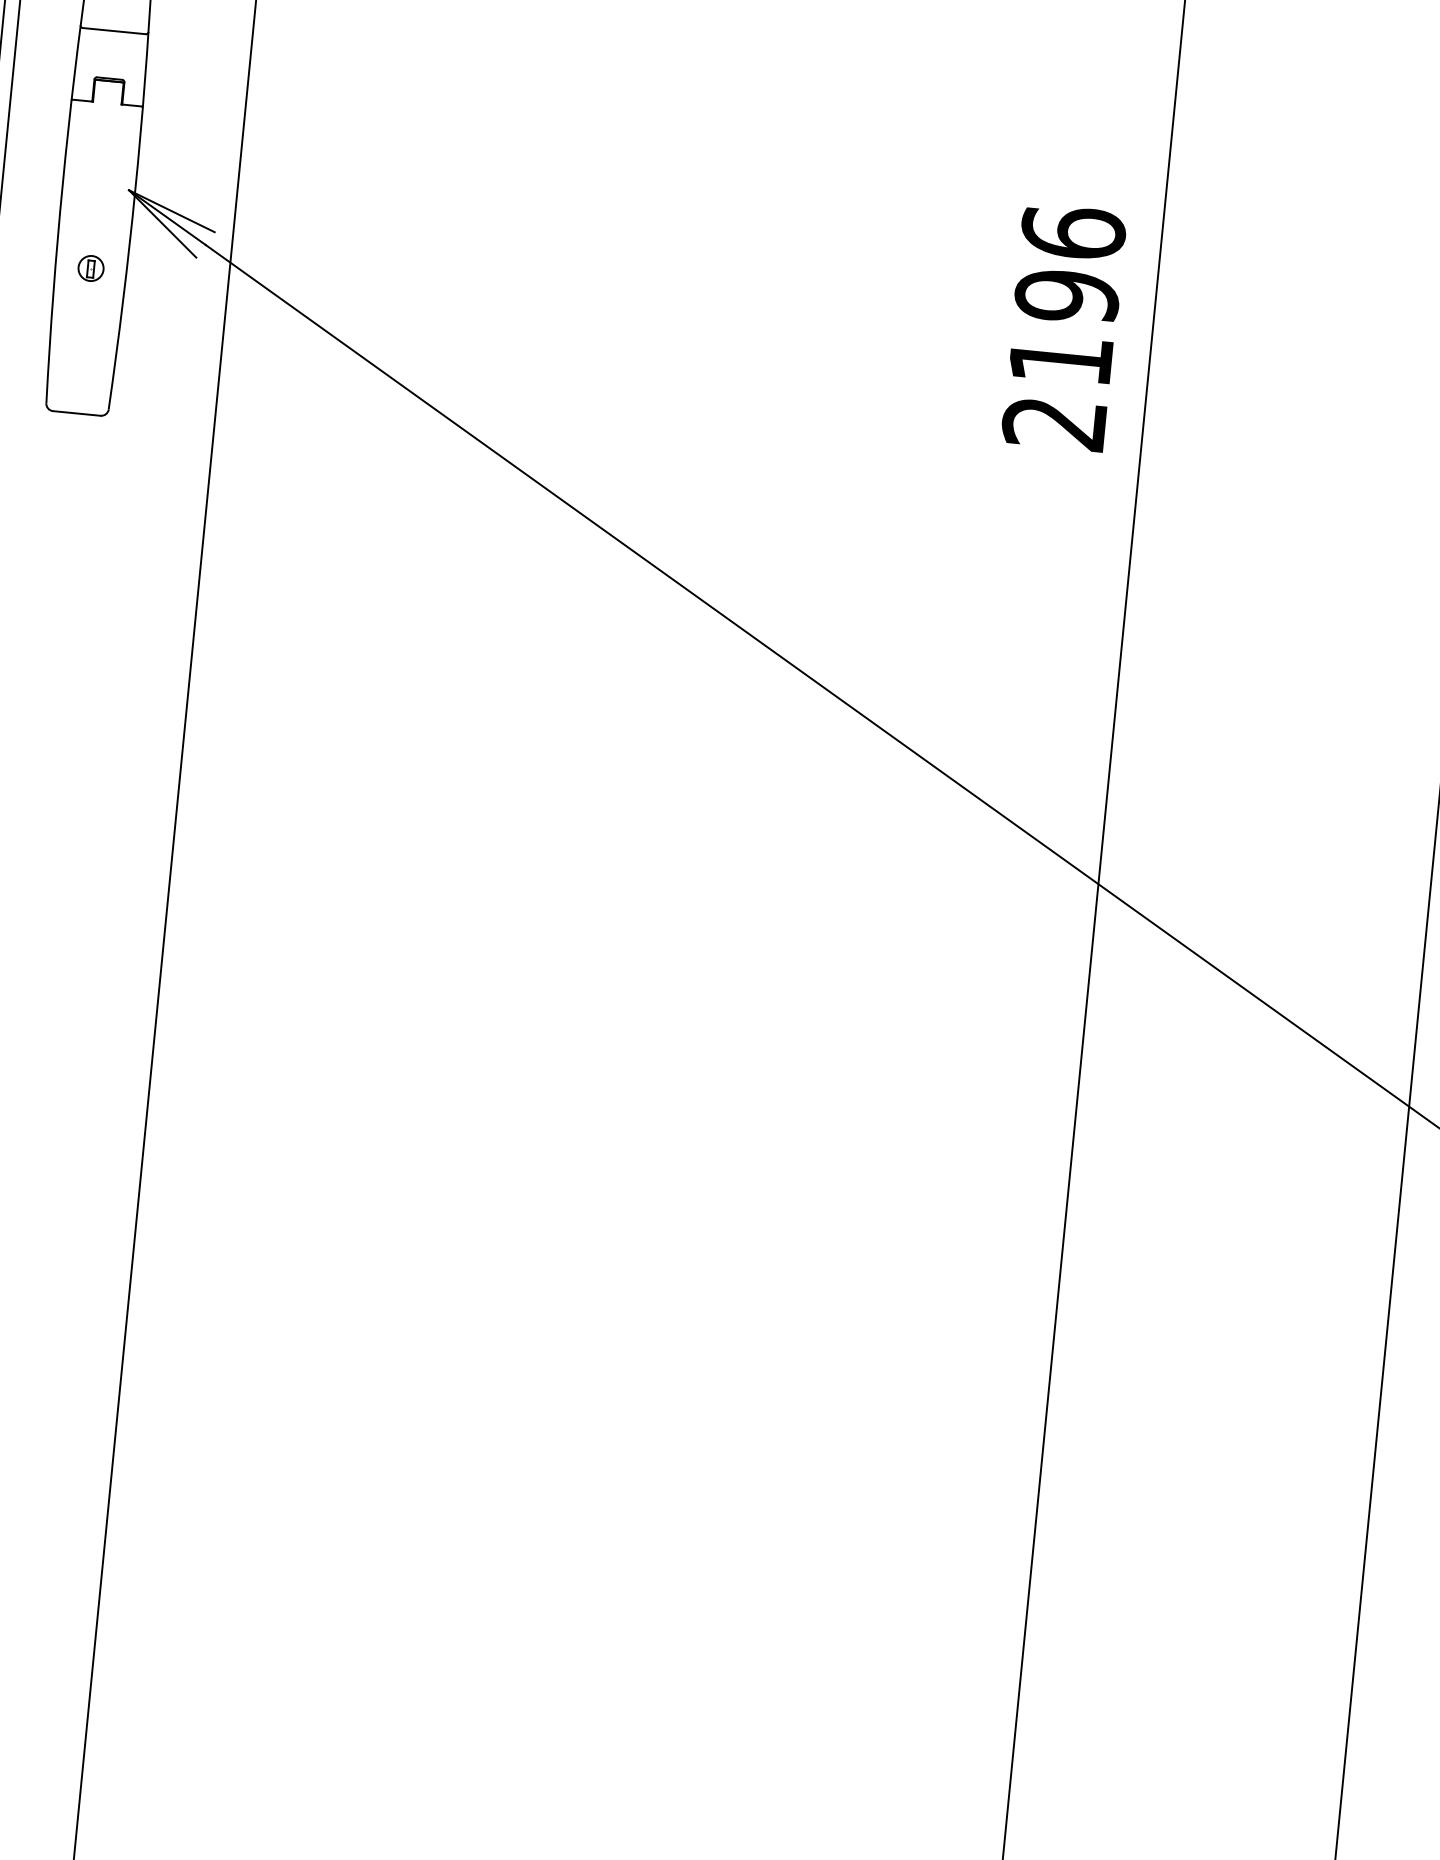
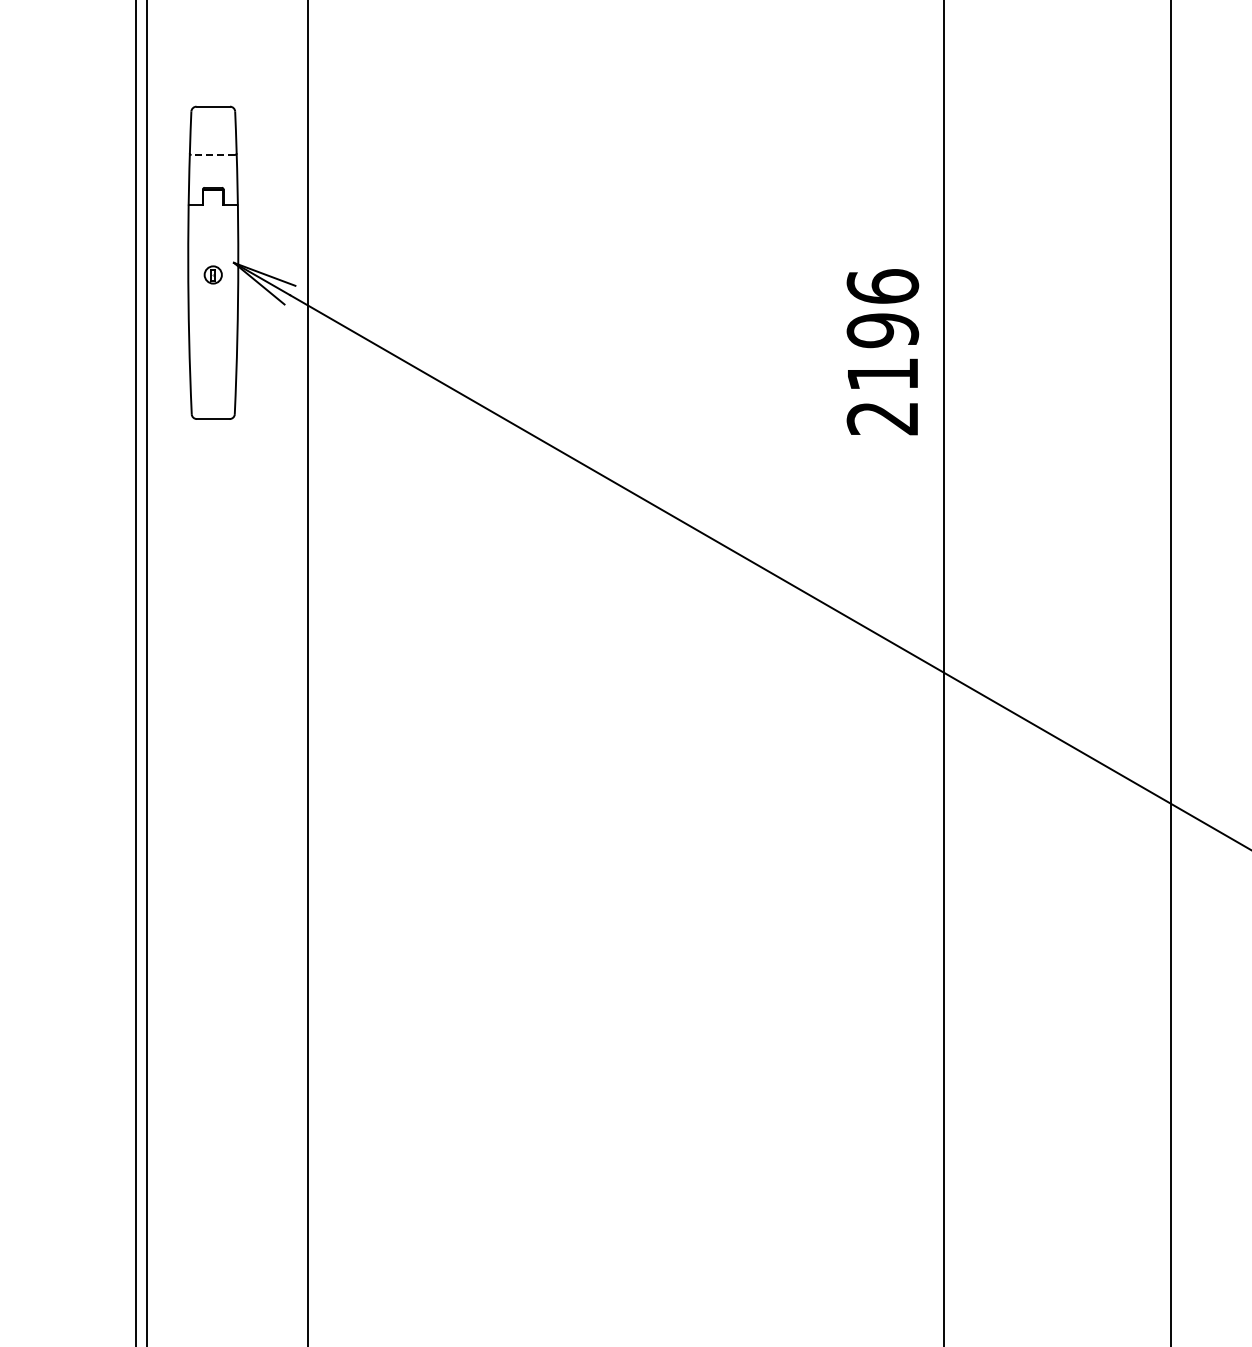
line: (114, 31) -> (213, 155), solid -> dashed
part: (90, 267) -> (212, 274), moved
text: (1063, 328) -> (882, 352), moved

